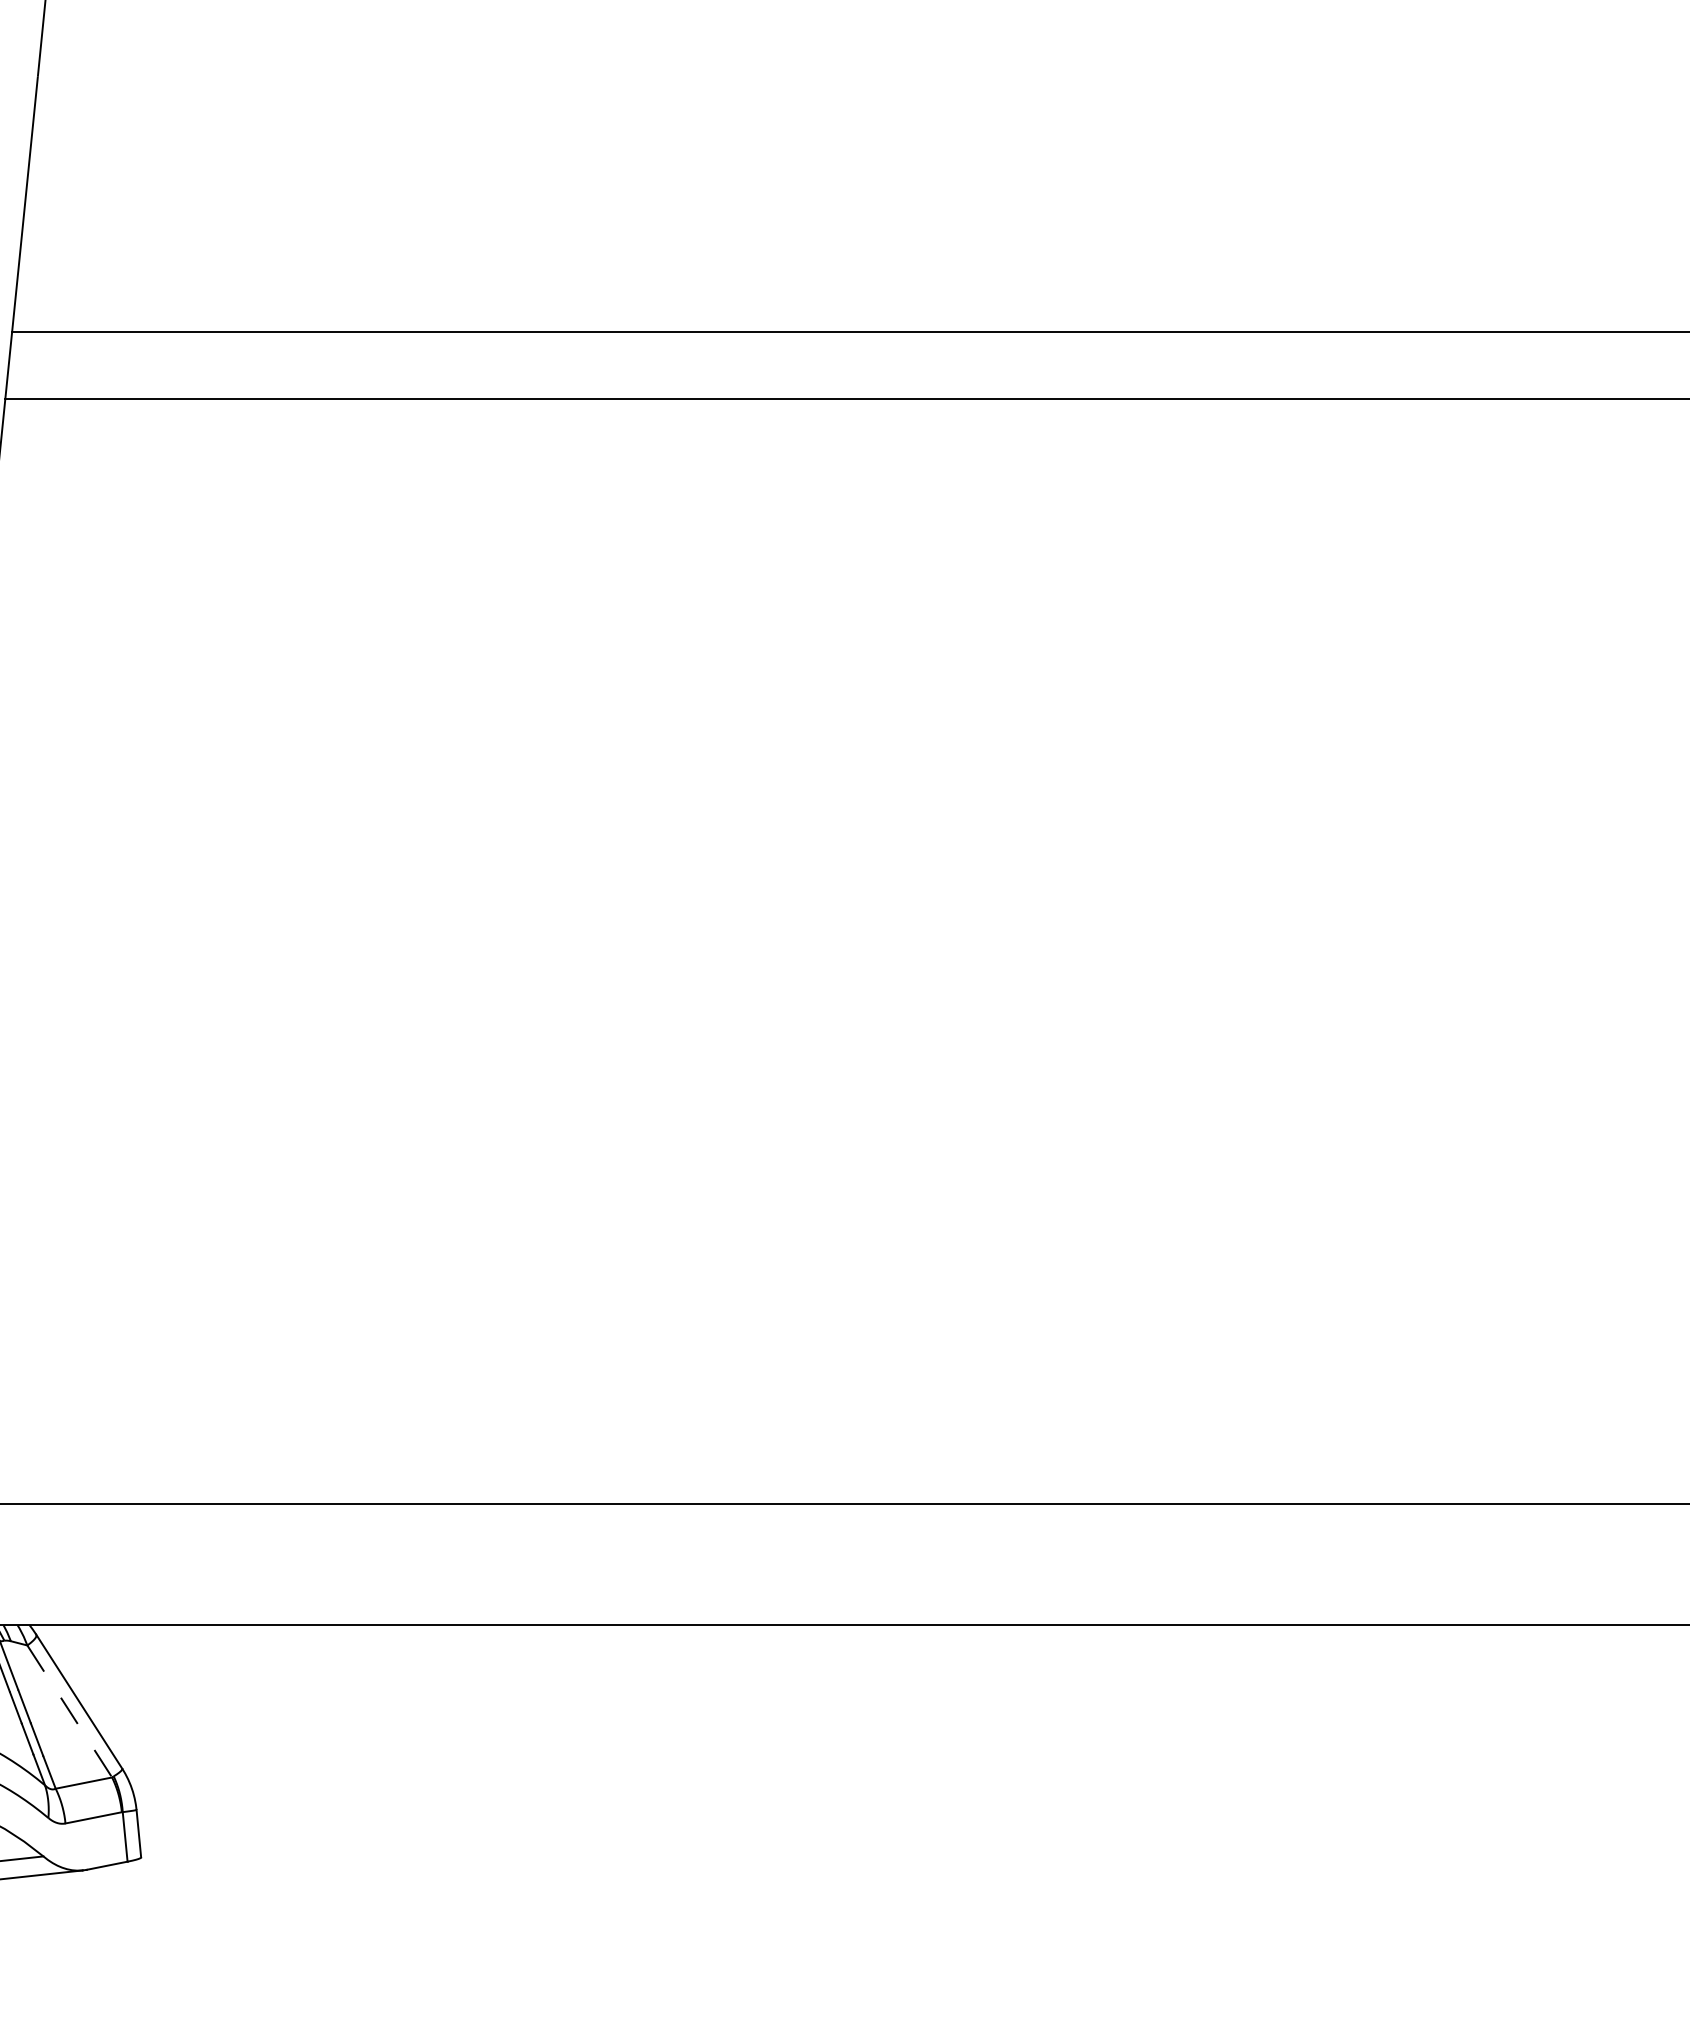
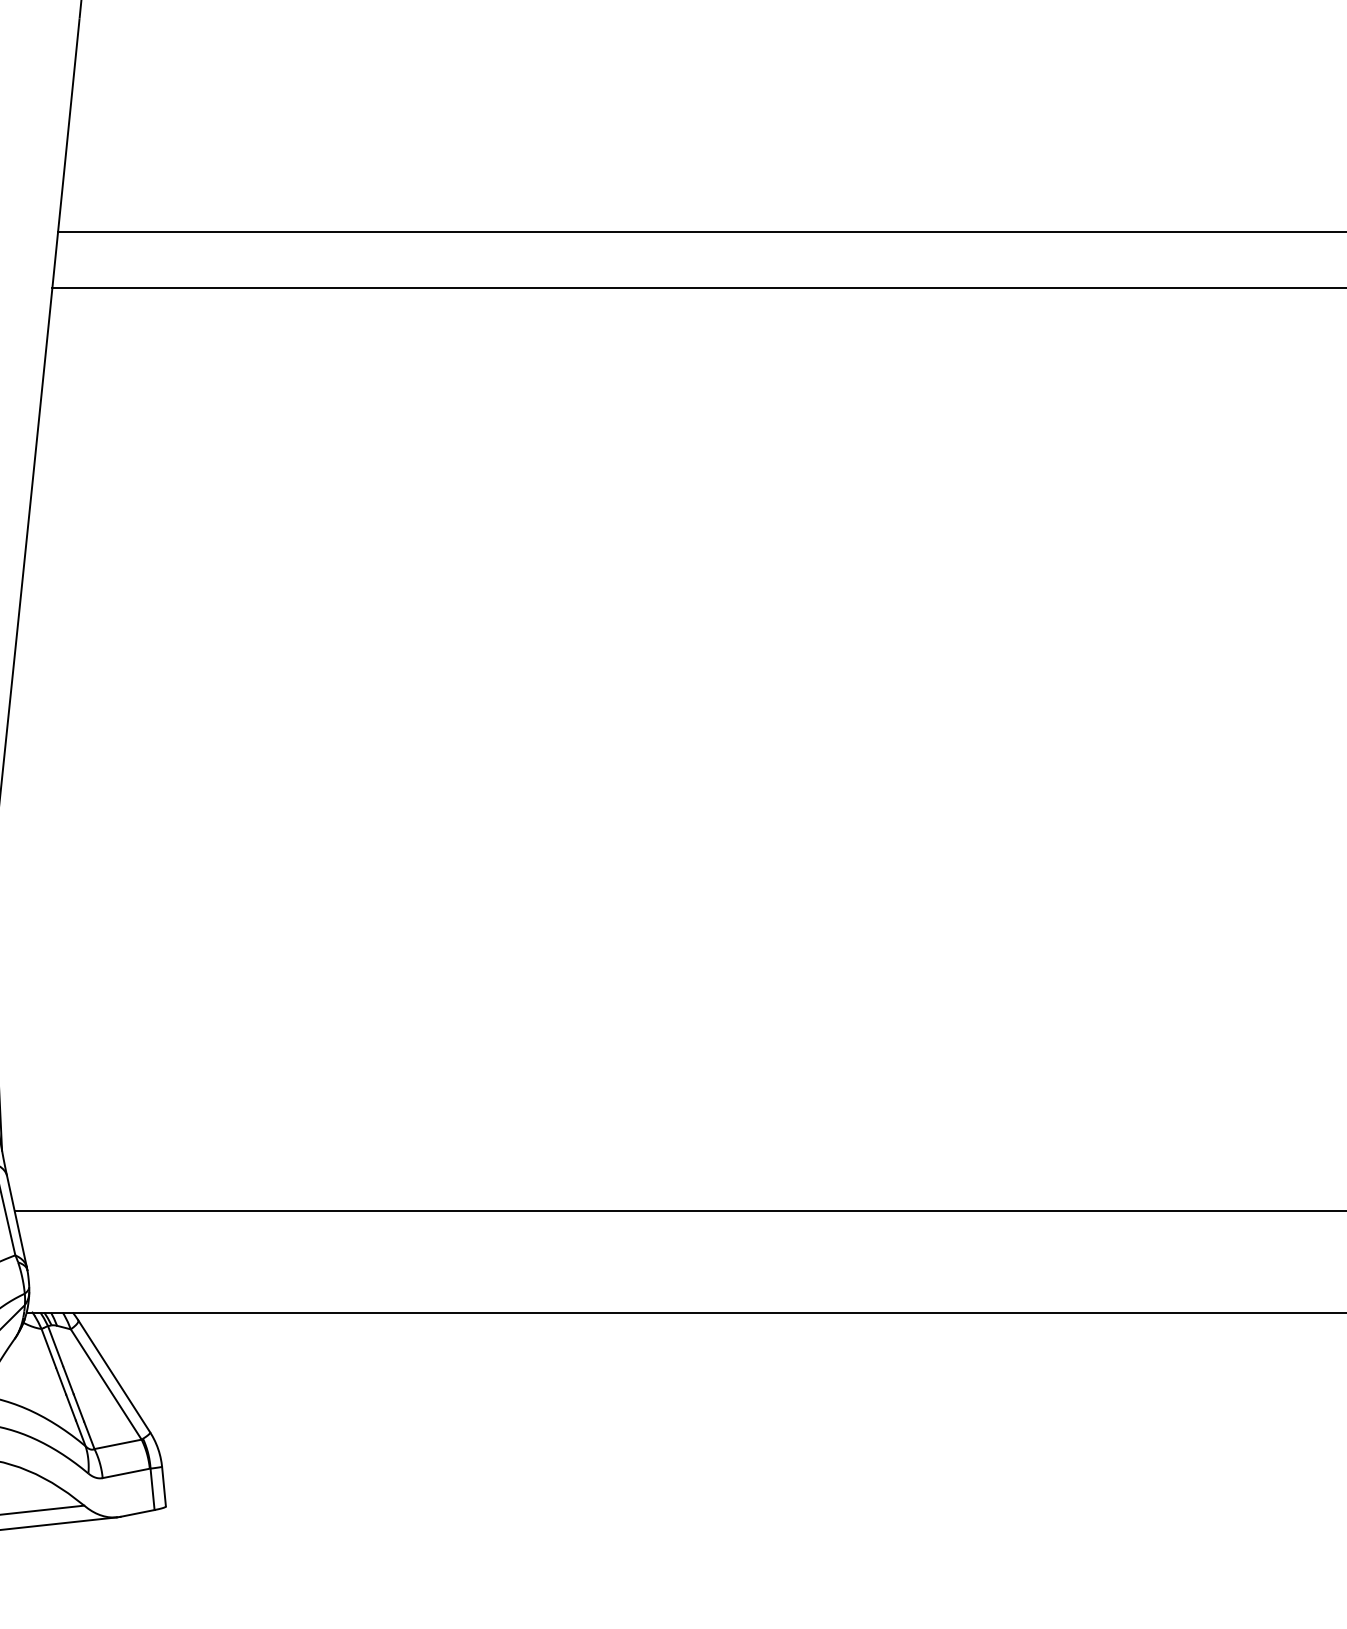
line: (70, 1711) -> (106, 1384), dashed -> solid

